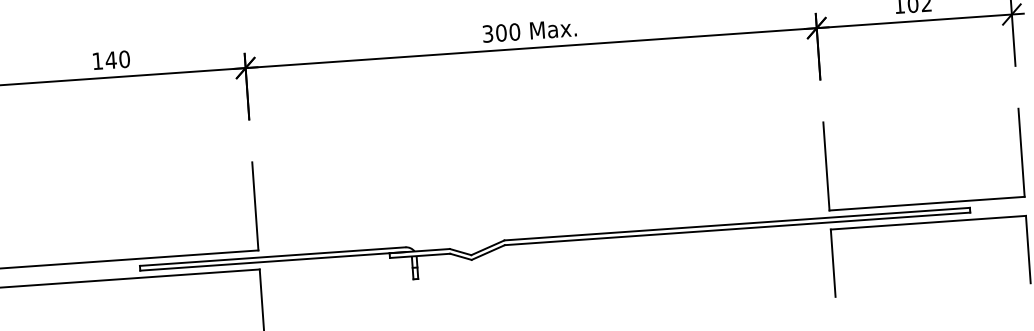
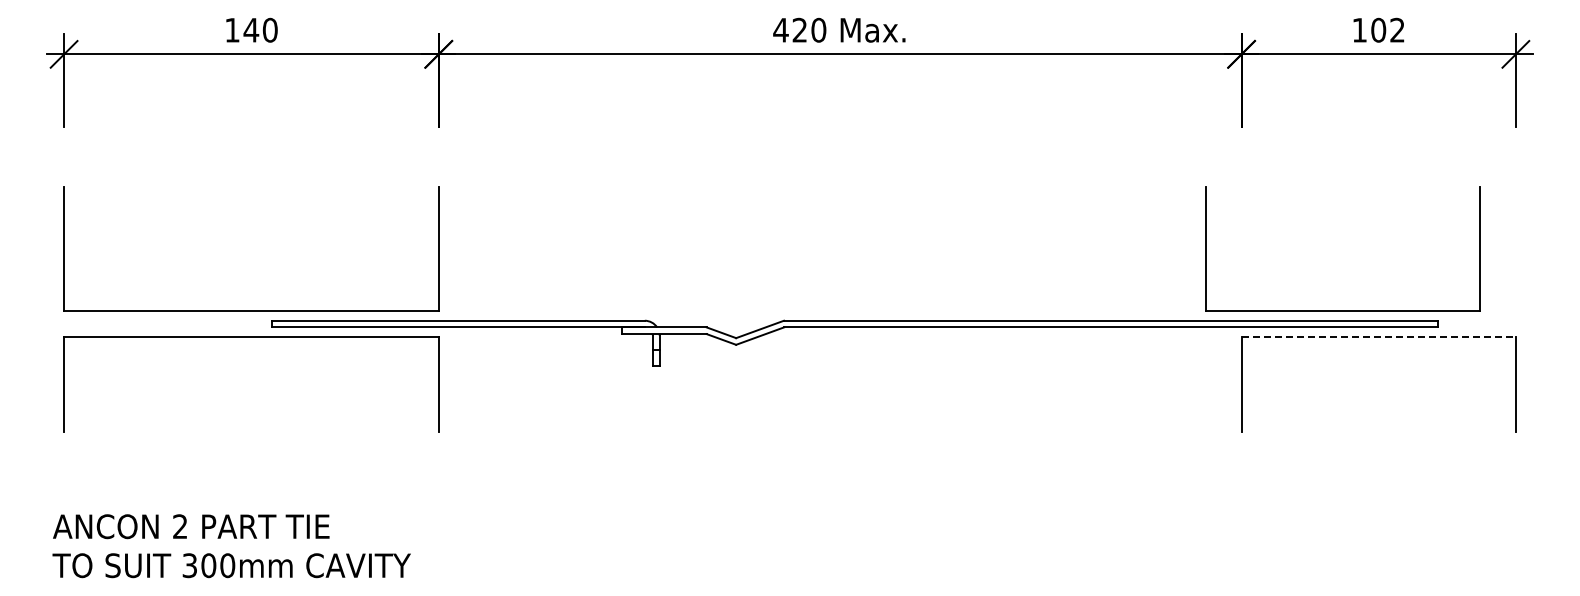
text: (494, 32) -> (790, 29), 300 -> 420
part: (926, 203) -> (1342, 310), moved
line: (928, 222) -> (1379, 337), solid -> dashed

